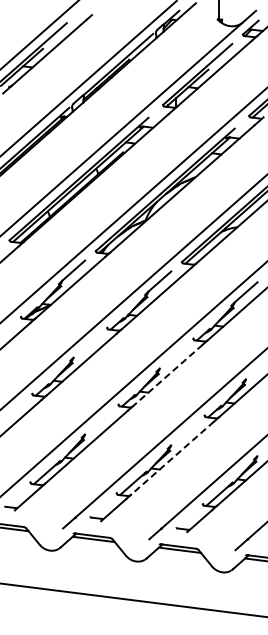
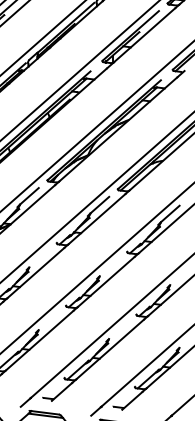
line: (167, 375) -> (106, 281), dashed -> solid
line: (172, 458) -> (110, 349), dashed -> solid

